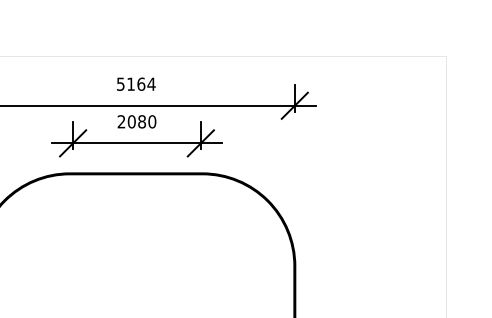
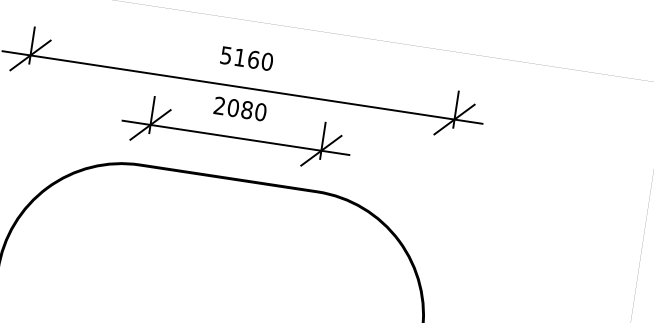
text: (151, 83) -> (267, 60), 5164 -> 5160

